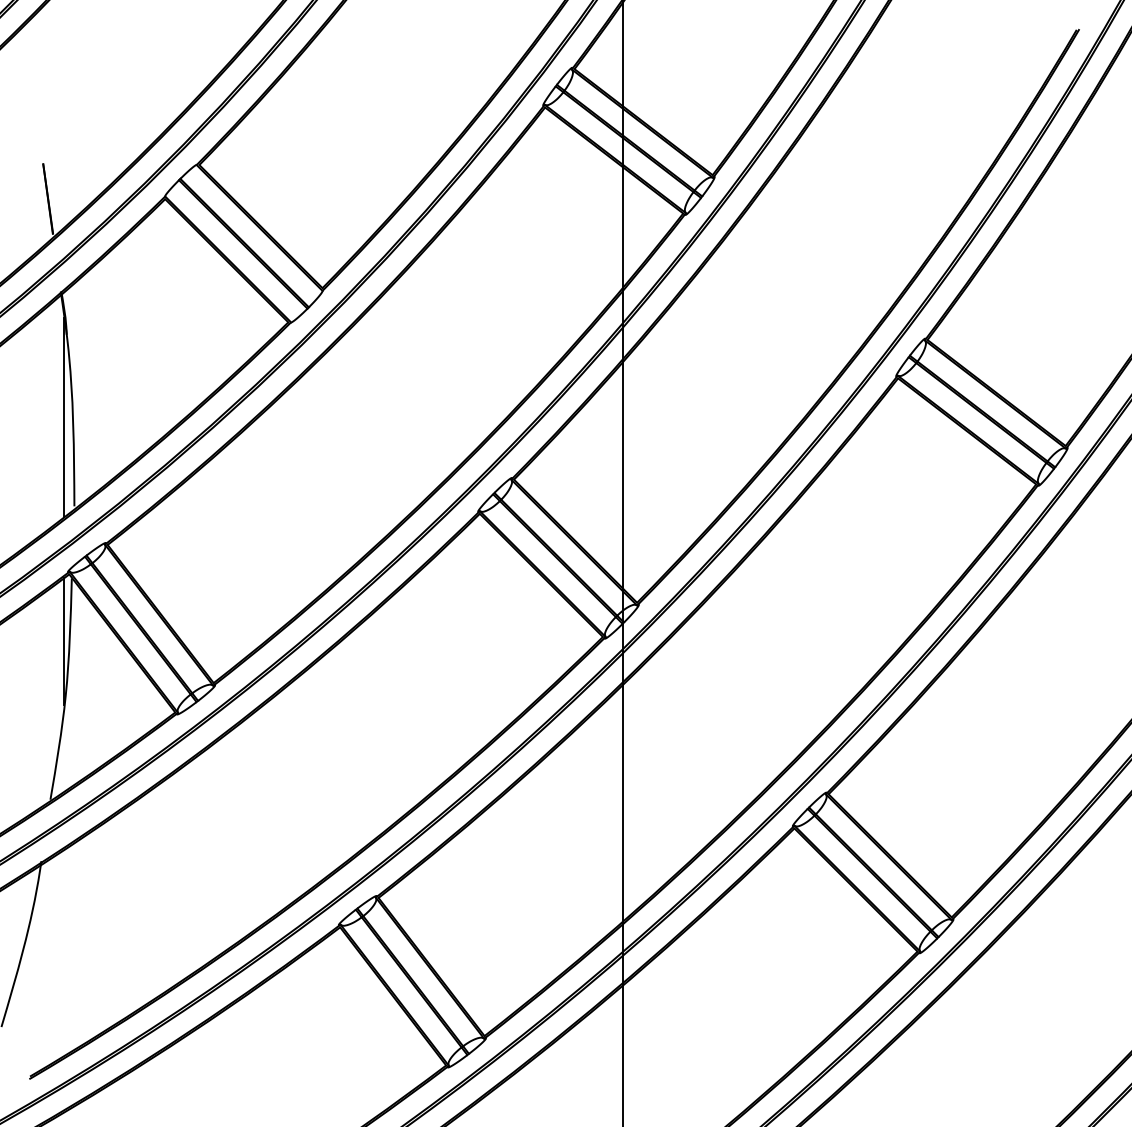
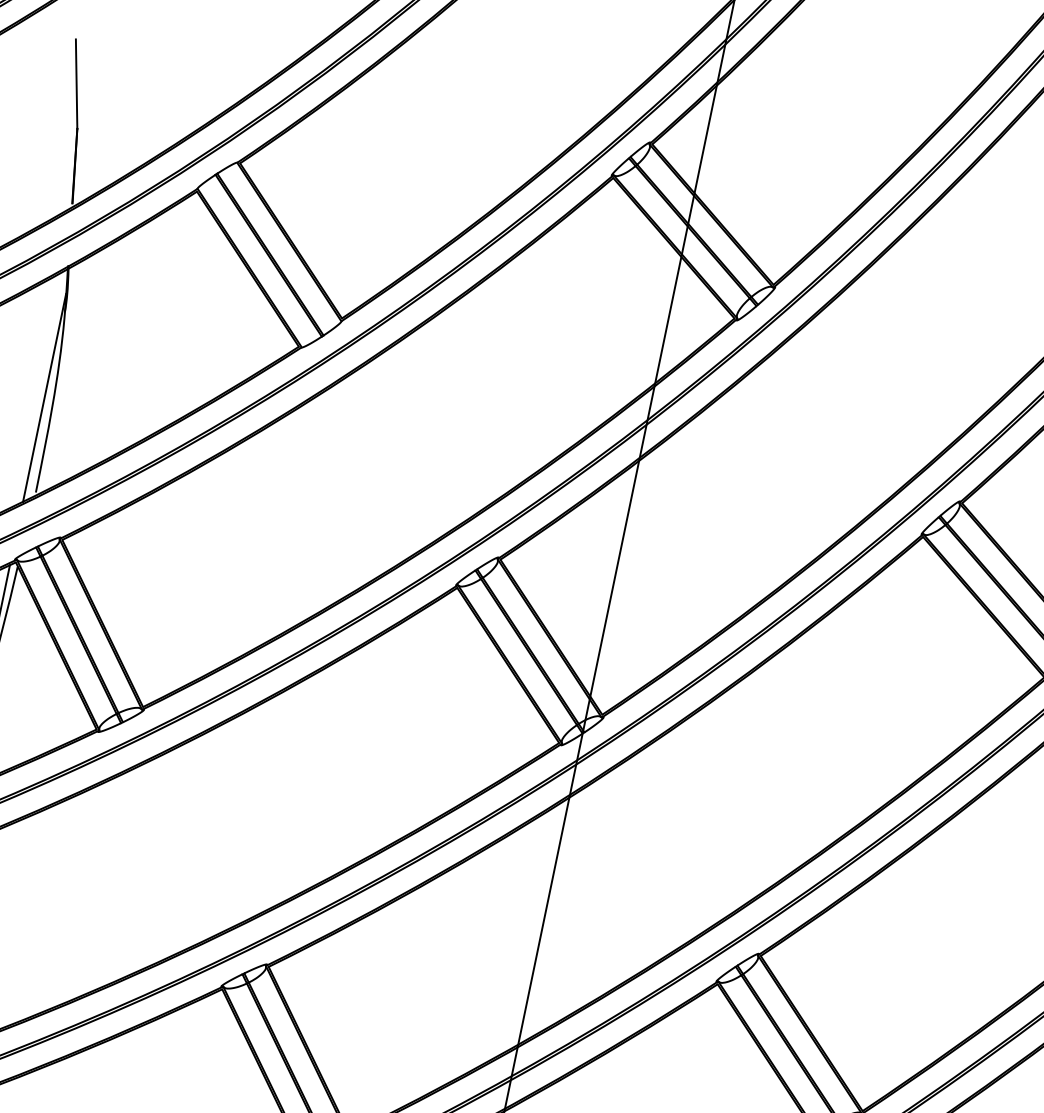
line: (33, 123) -> (75, 84), added

